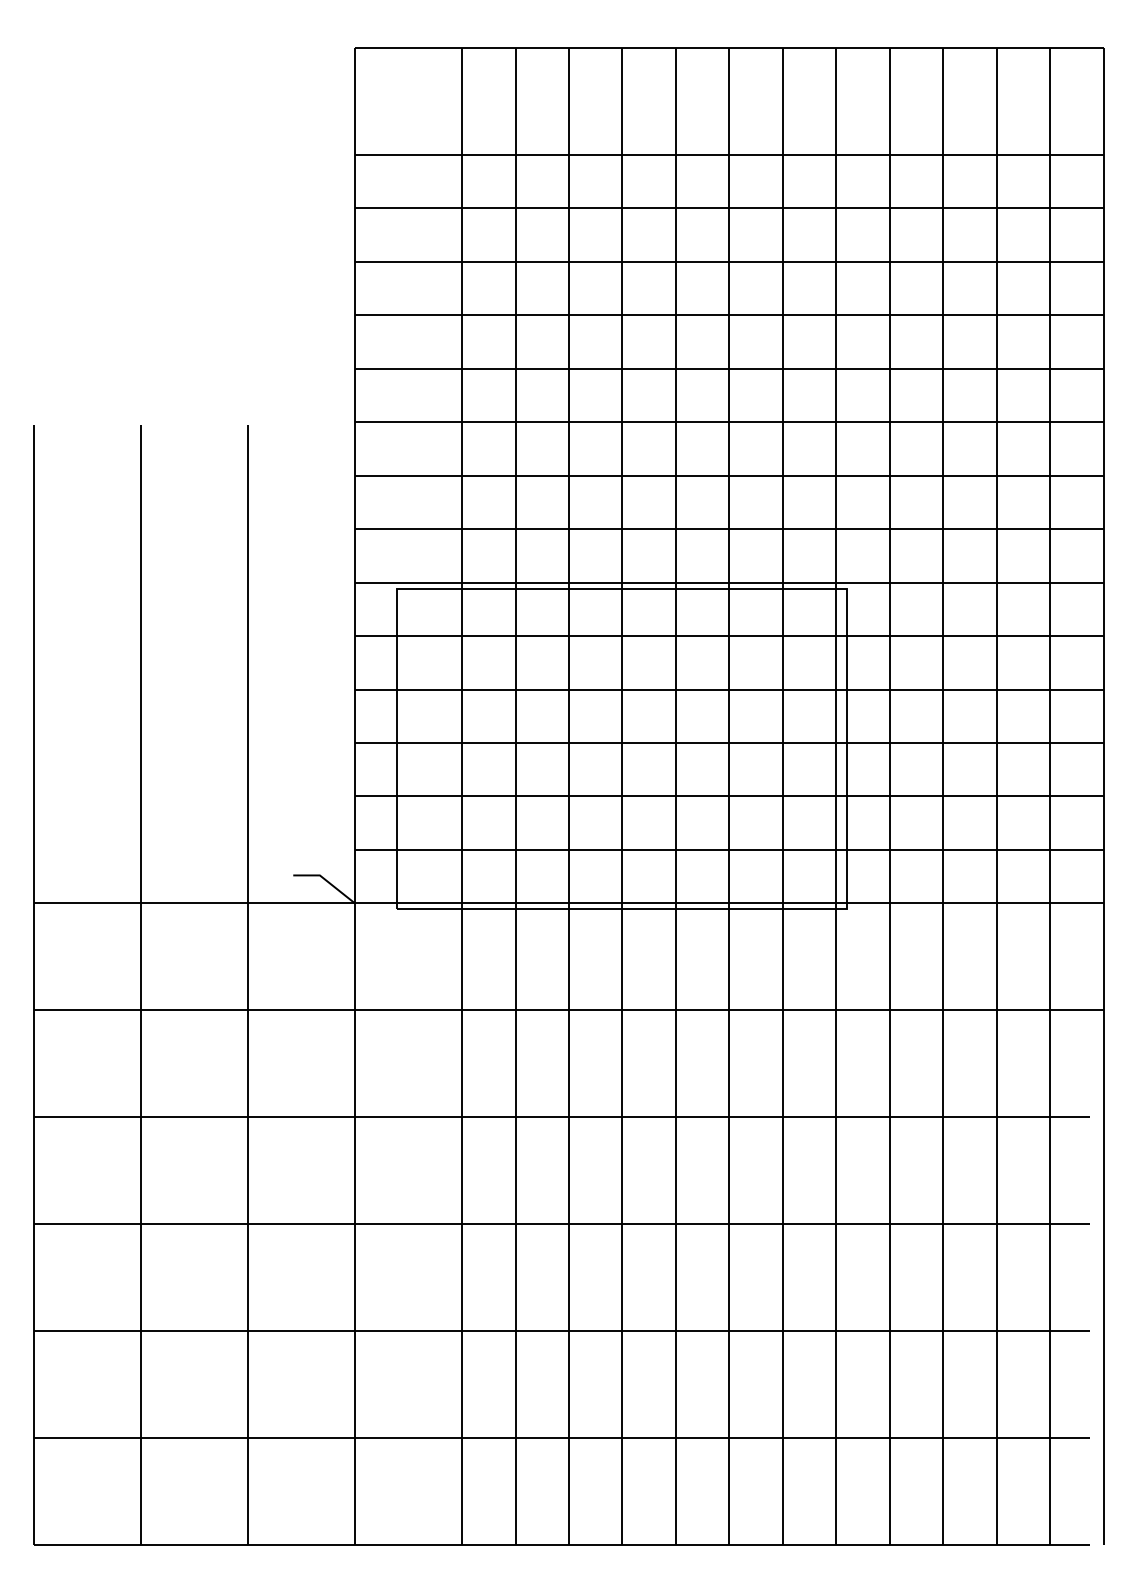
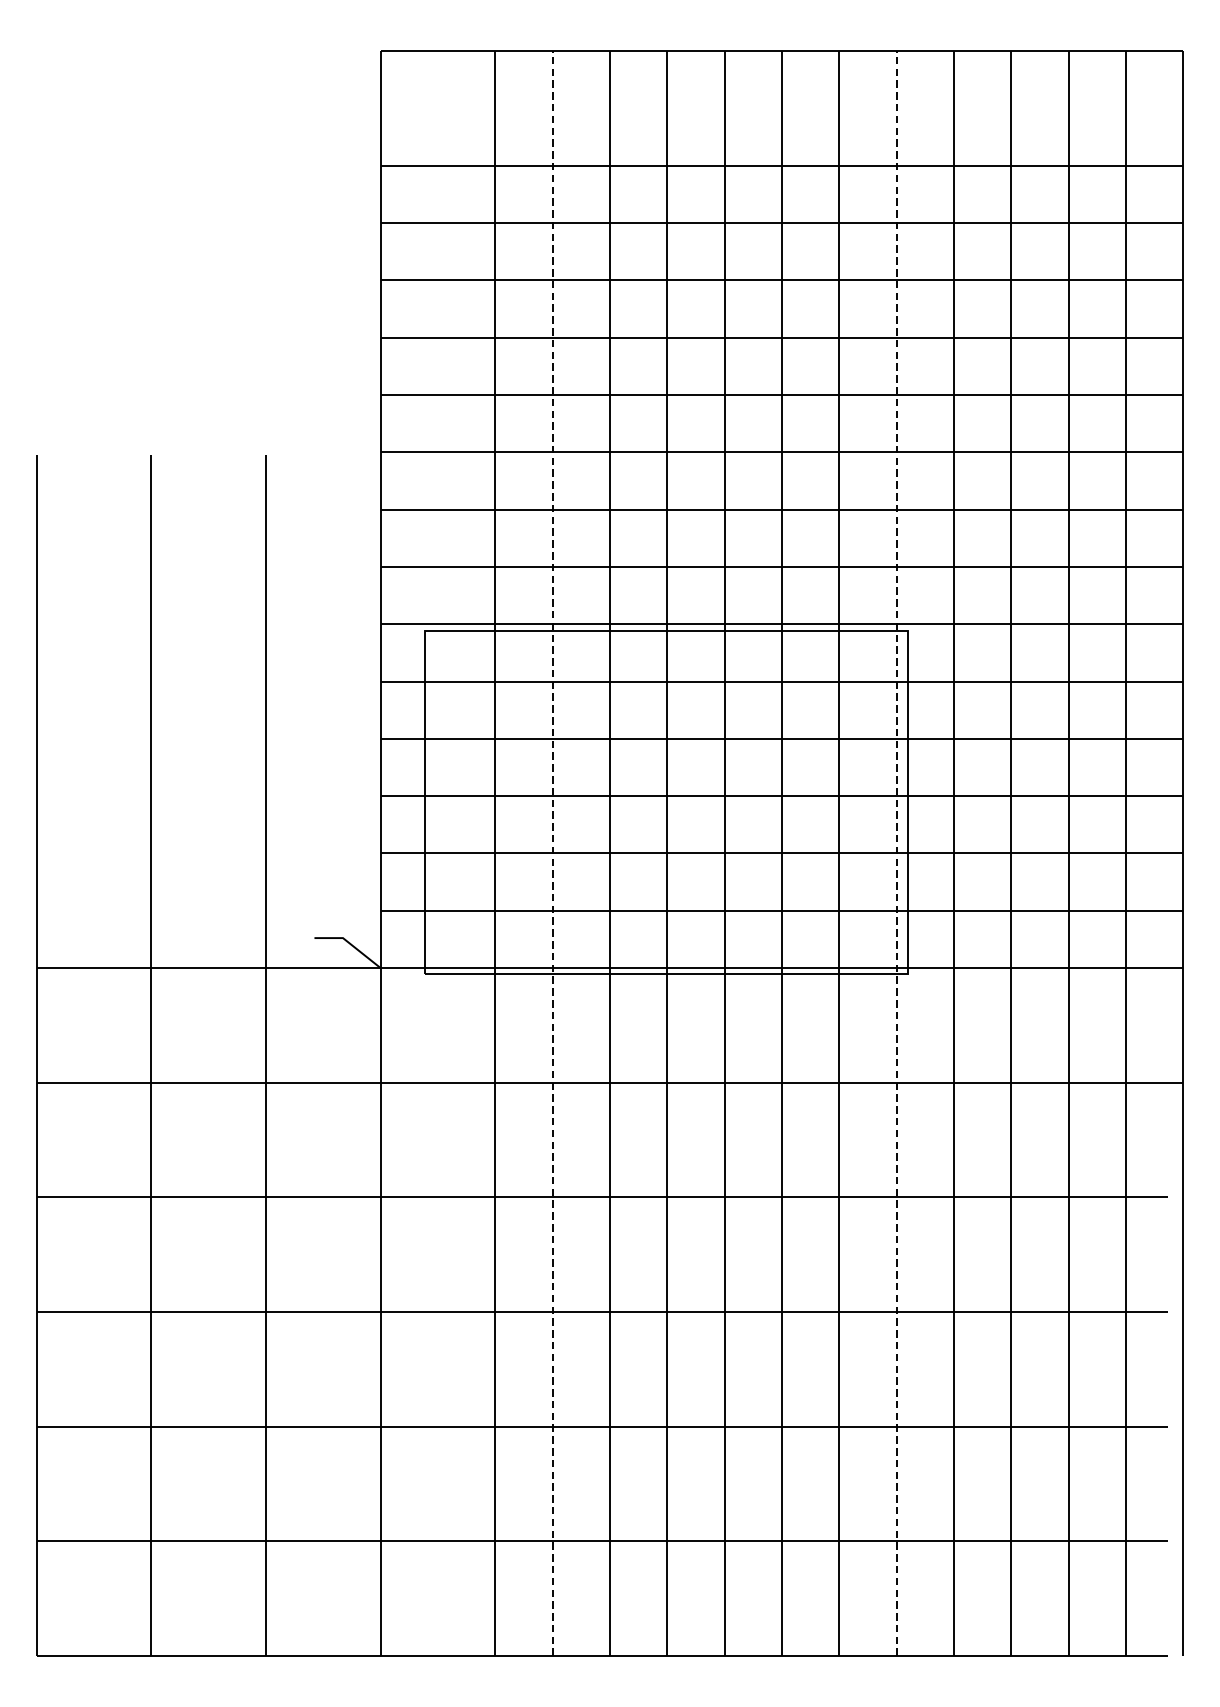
line: (515, 796) -> (552, 853), solid -> dashed
line: (836, 796) -> (896, 853), solid -> dashed

